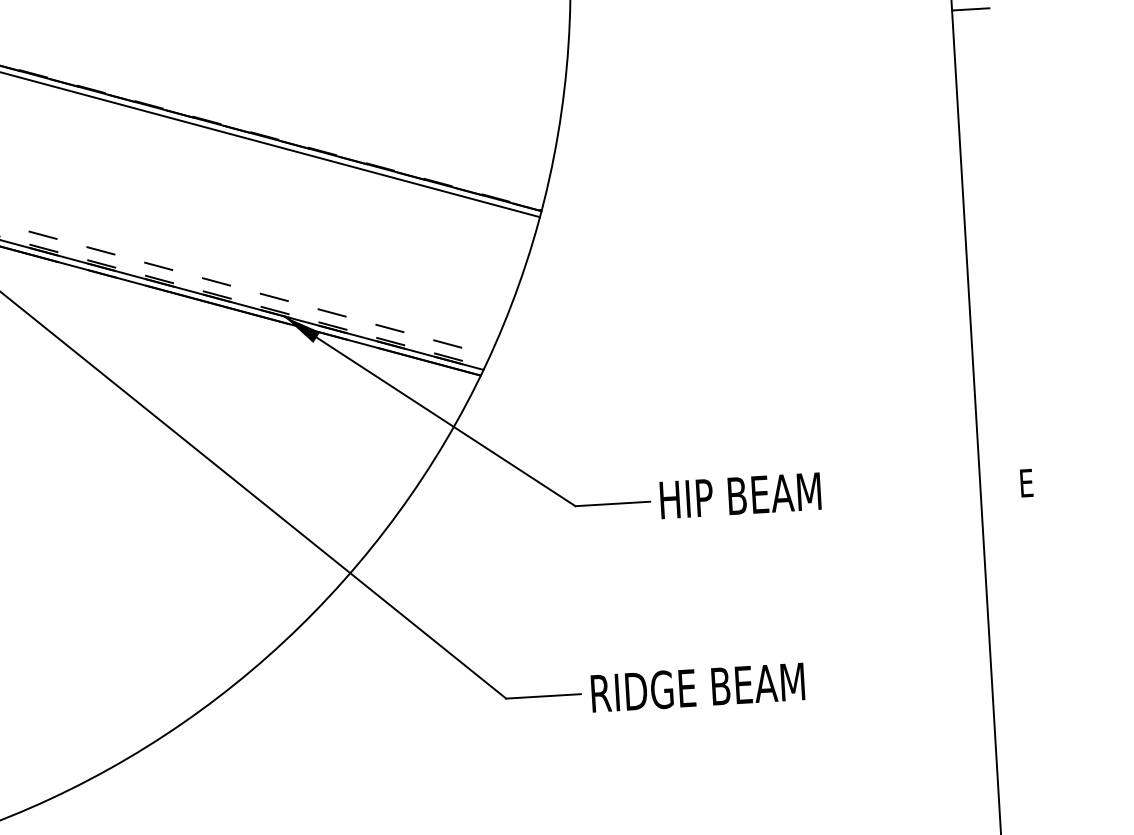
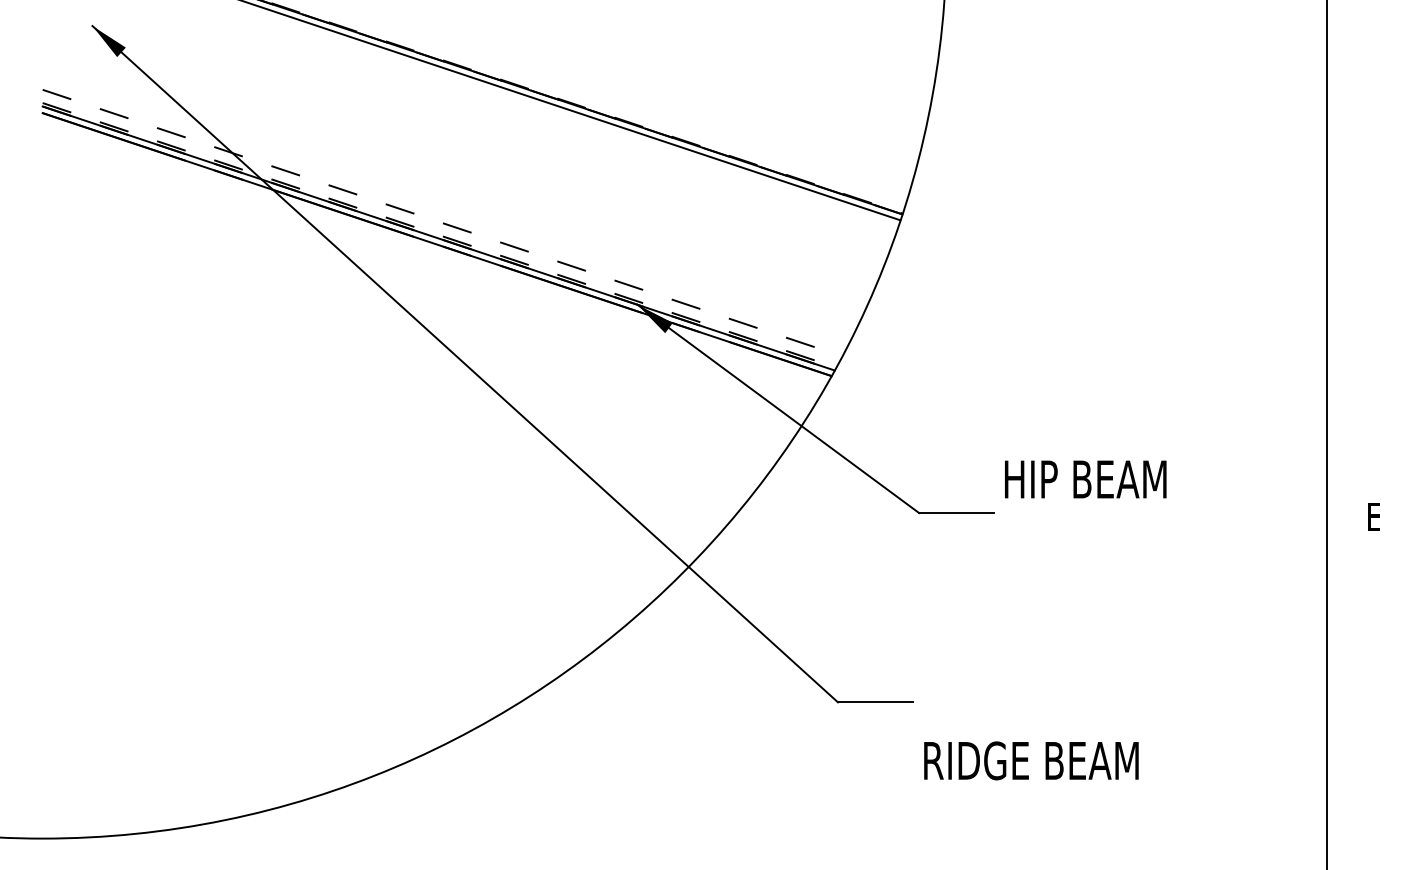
line: (970, 9) -> (1345, 37), removed
text: (740, 495) -> (1085, 479), moved
text: (698, 687) -> (1031, 760), moved

